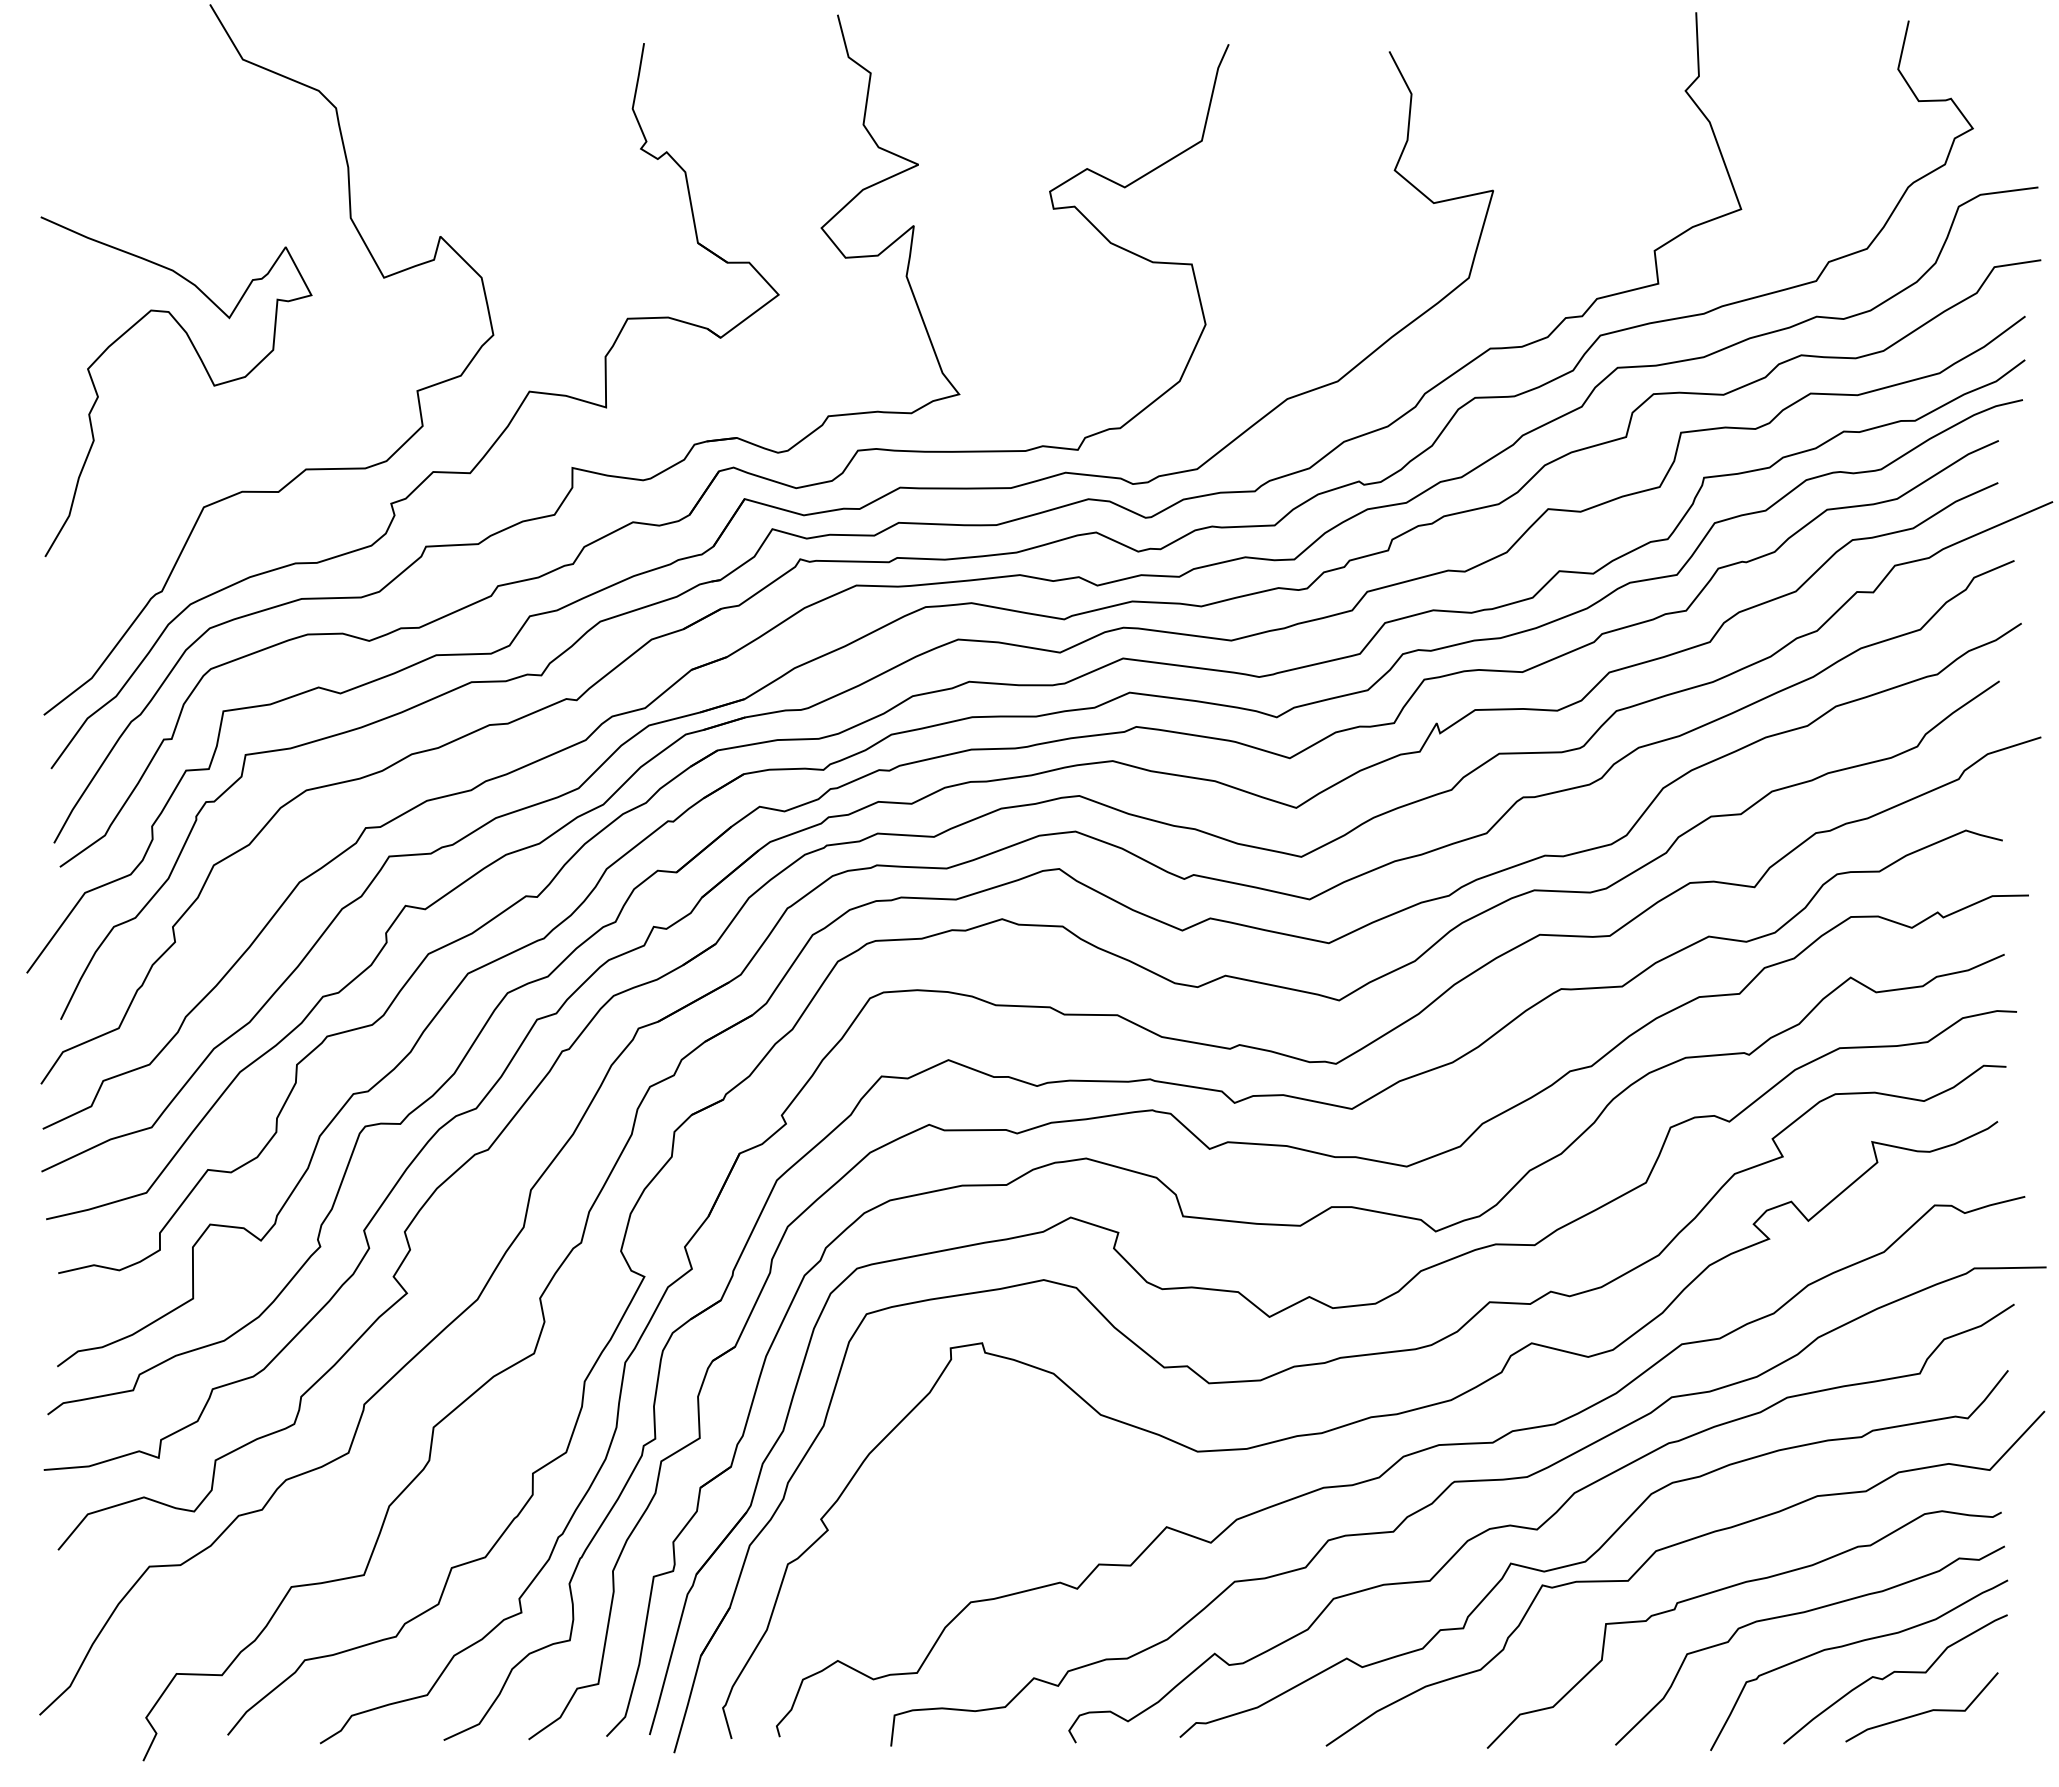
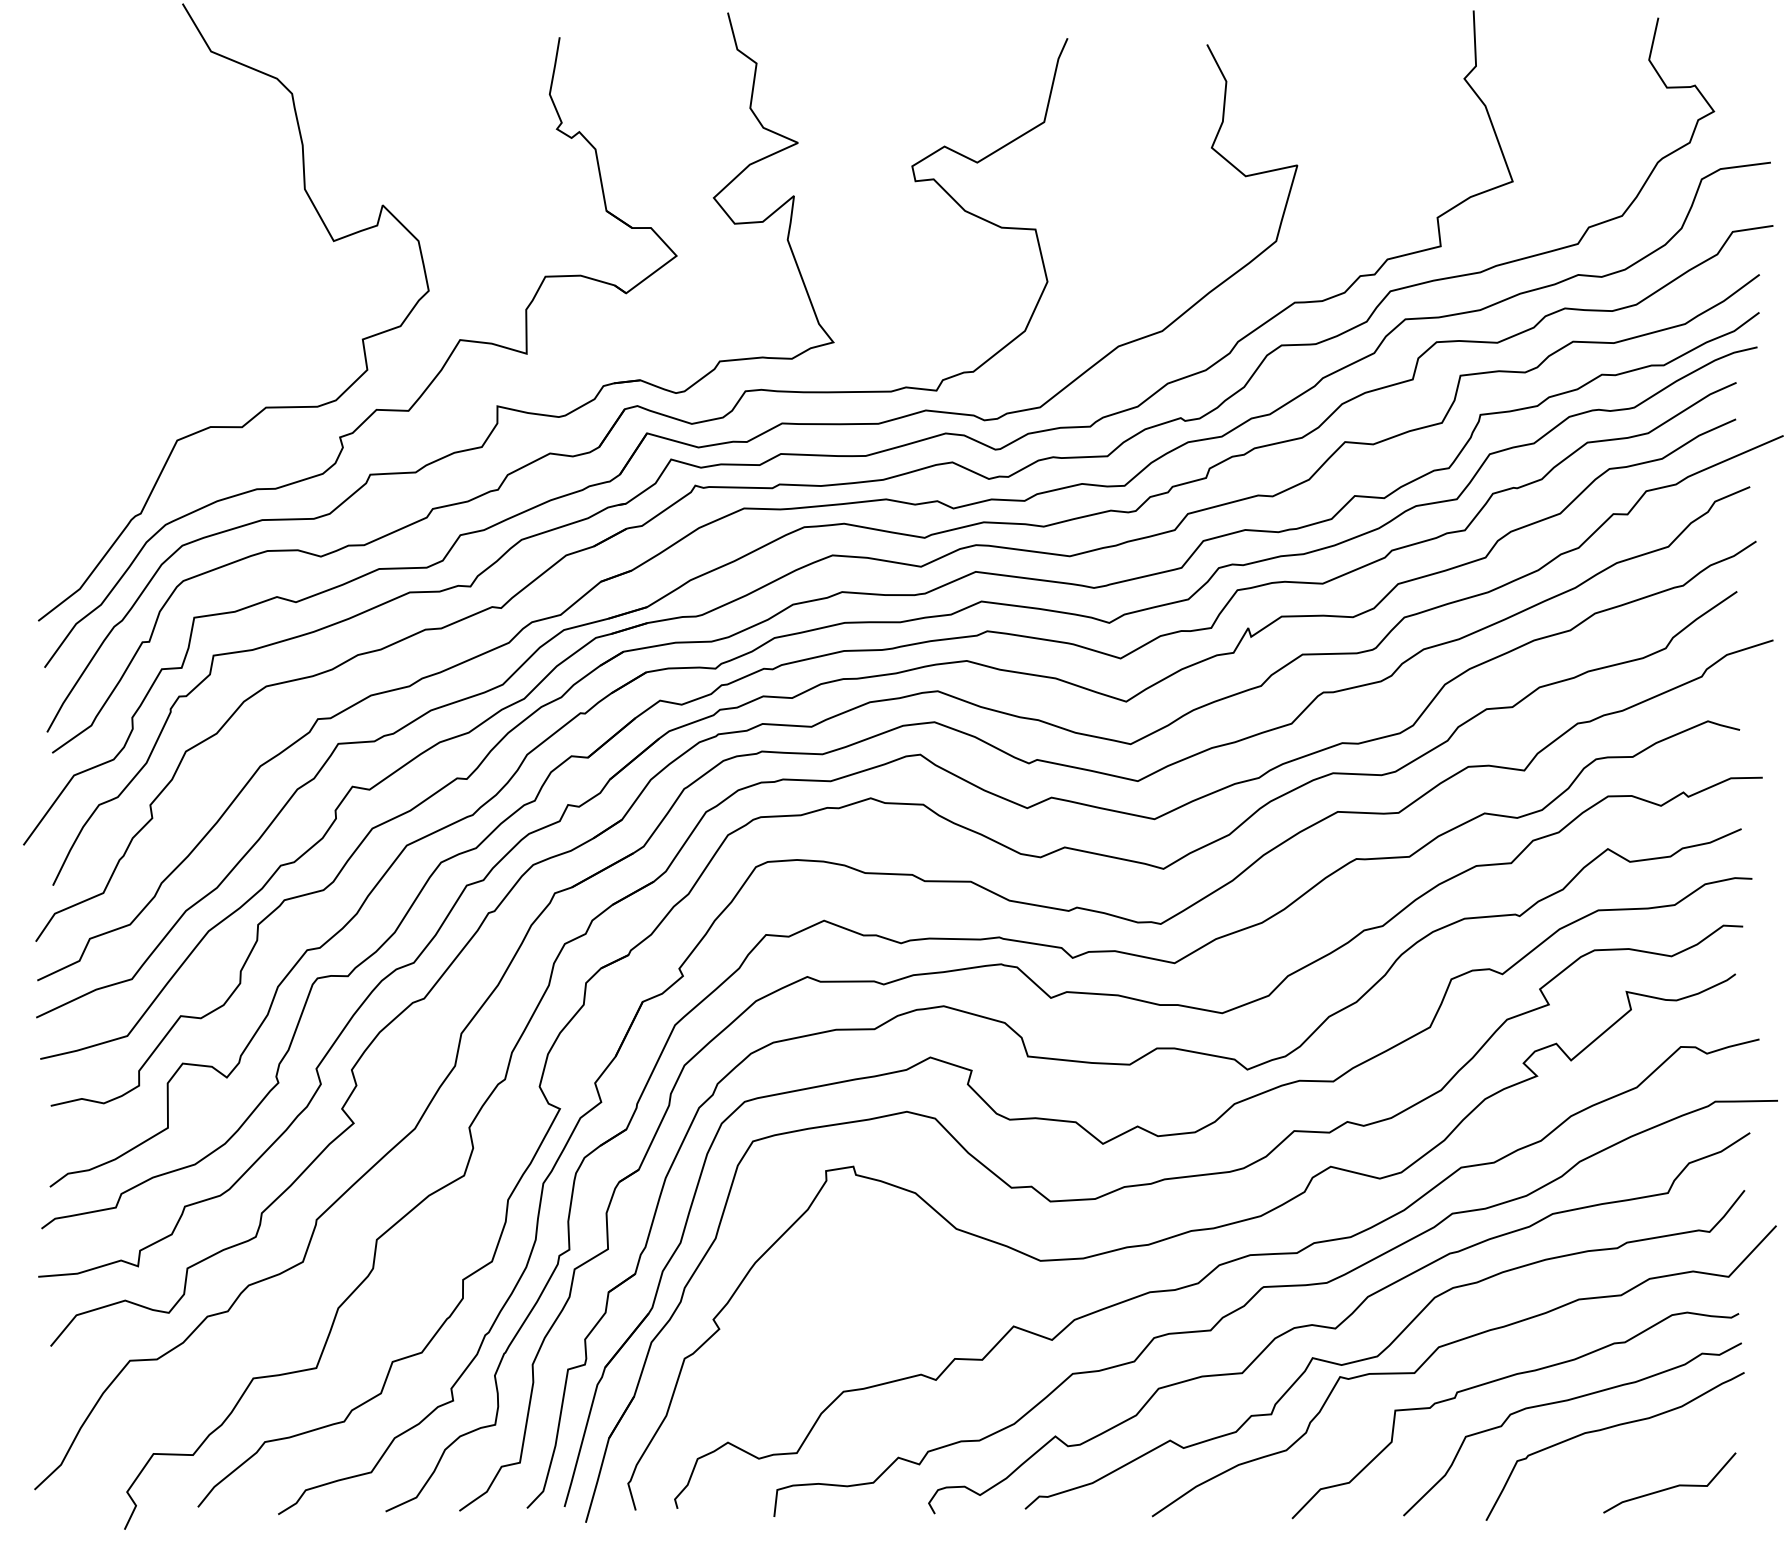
curve: (206, 372) -> (179, 323), removed
curve: (1892, 1674) -> (1644, 1454), removed

